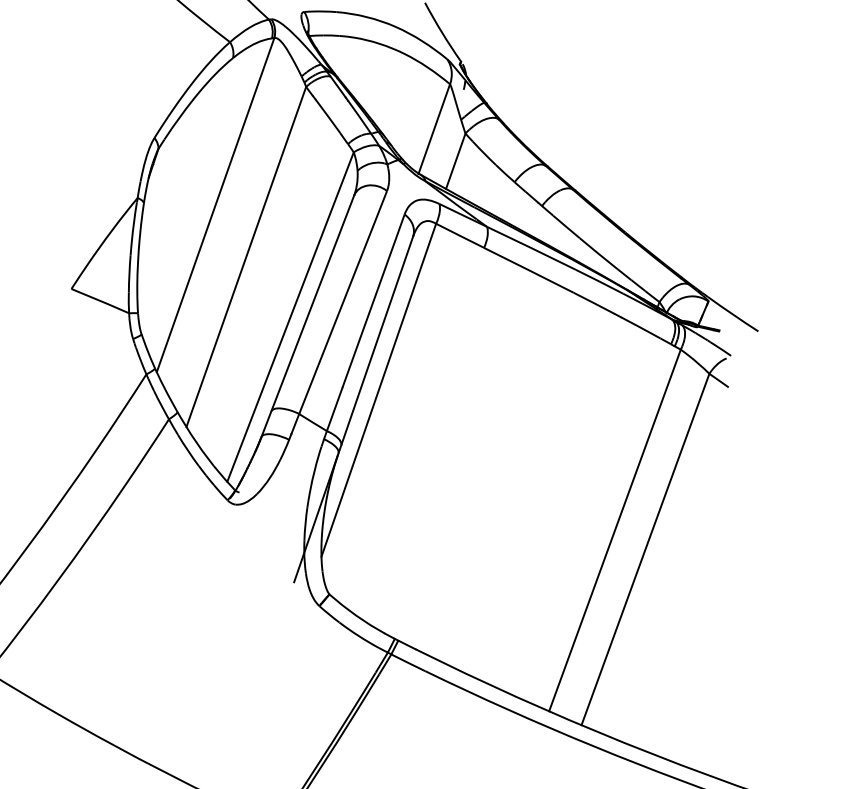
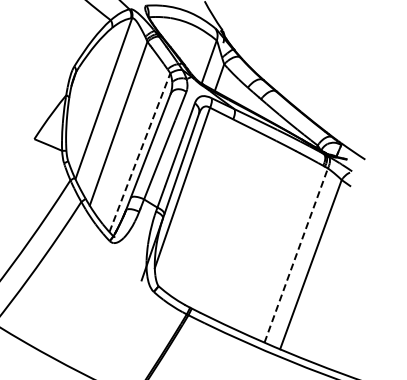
line: (291, 316) -> (140, 152), solid -> dashed
line: (615, 530) -> (296, 255), solid -> dashed

